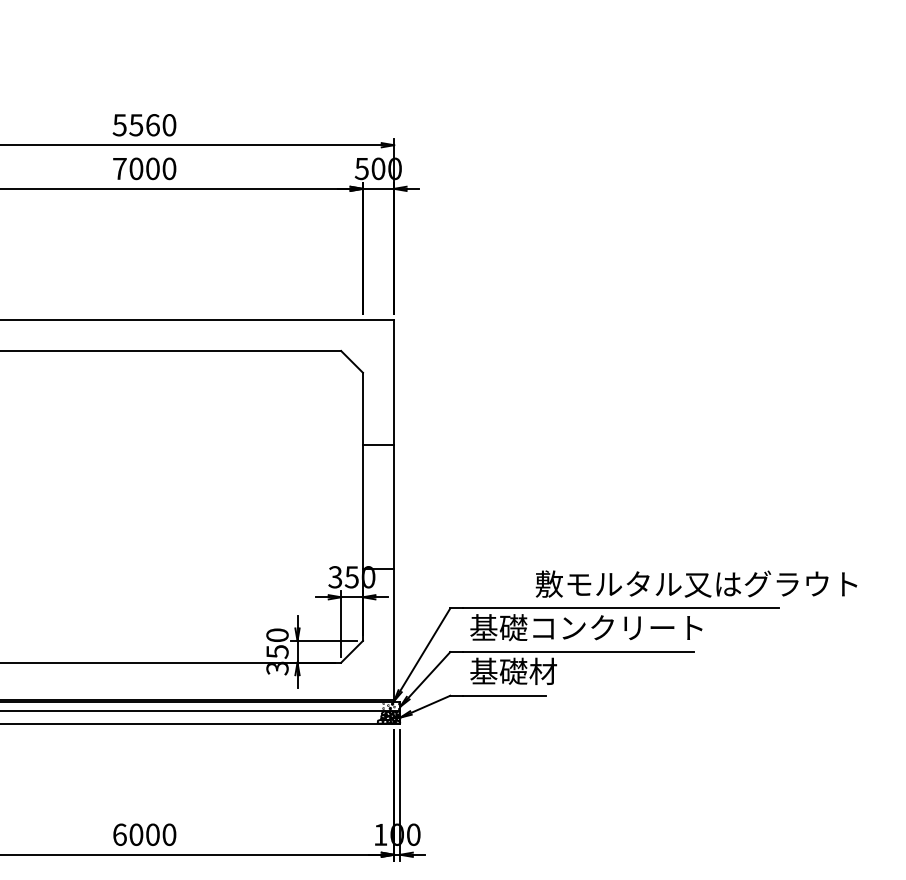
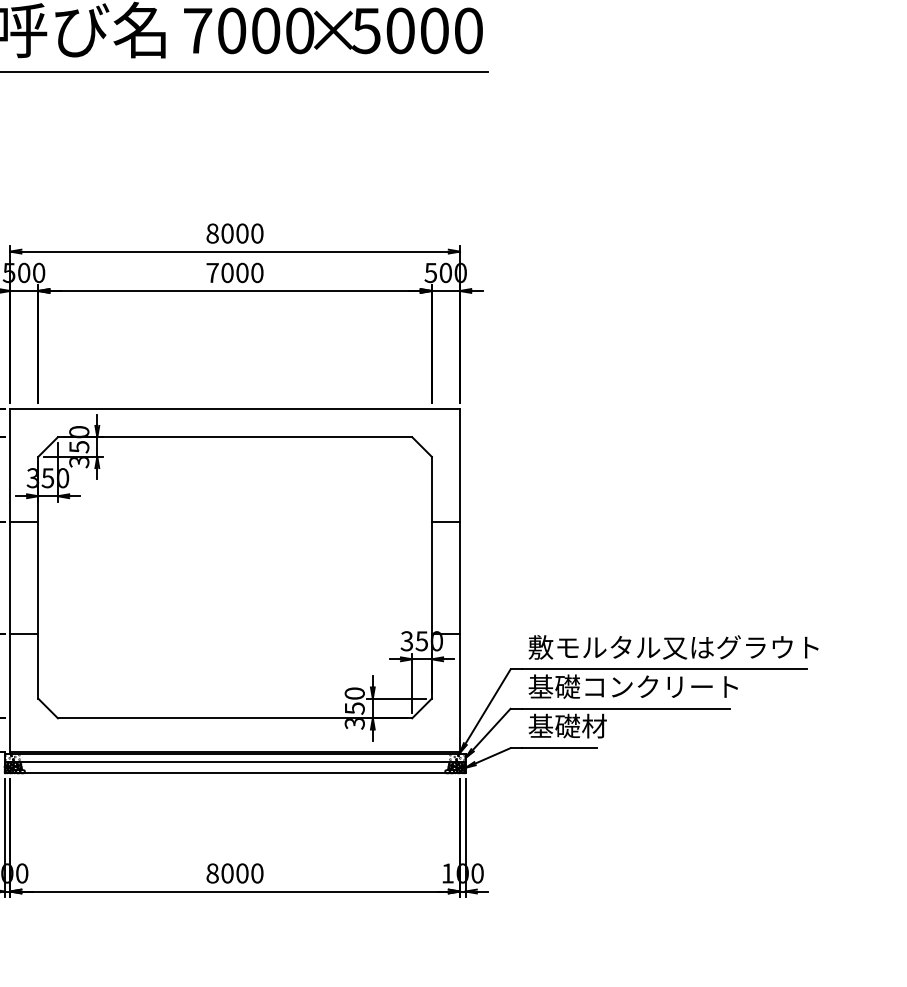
text: (136, 125) -> (227, 233), 5560 -> 8000
text: (696, 584) -> (673, 647), moved
text: (119, 834) -> (212, 873), 6000 -> 8000

